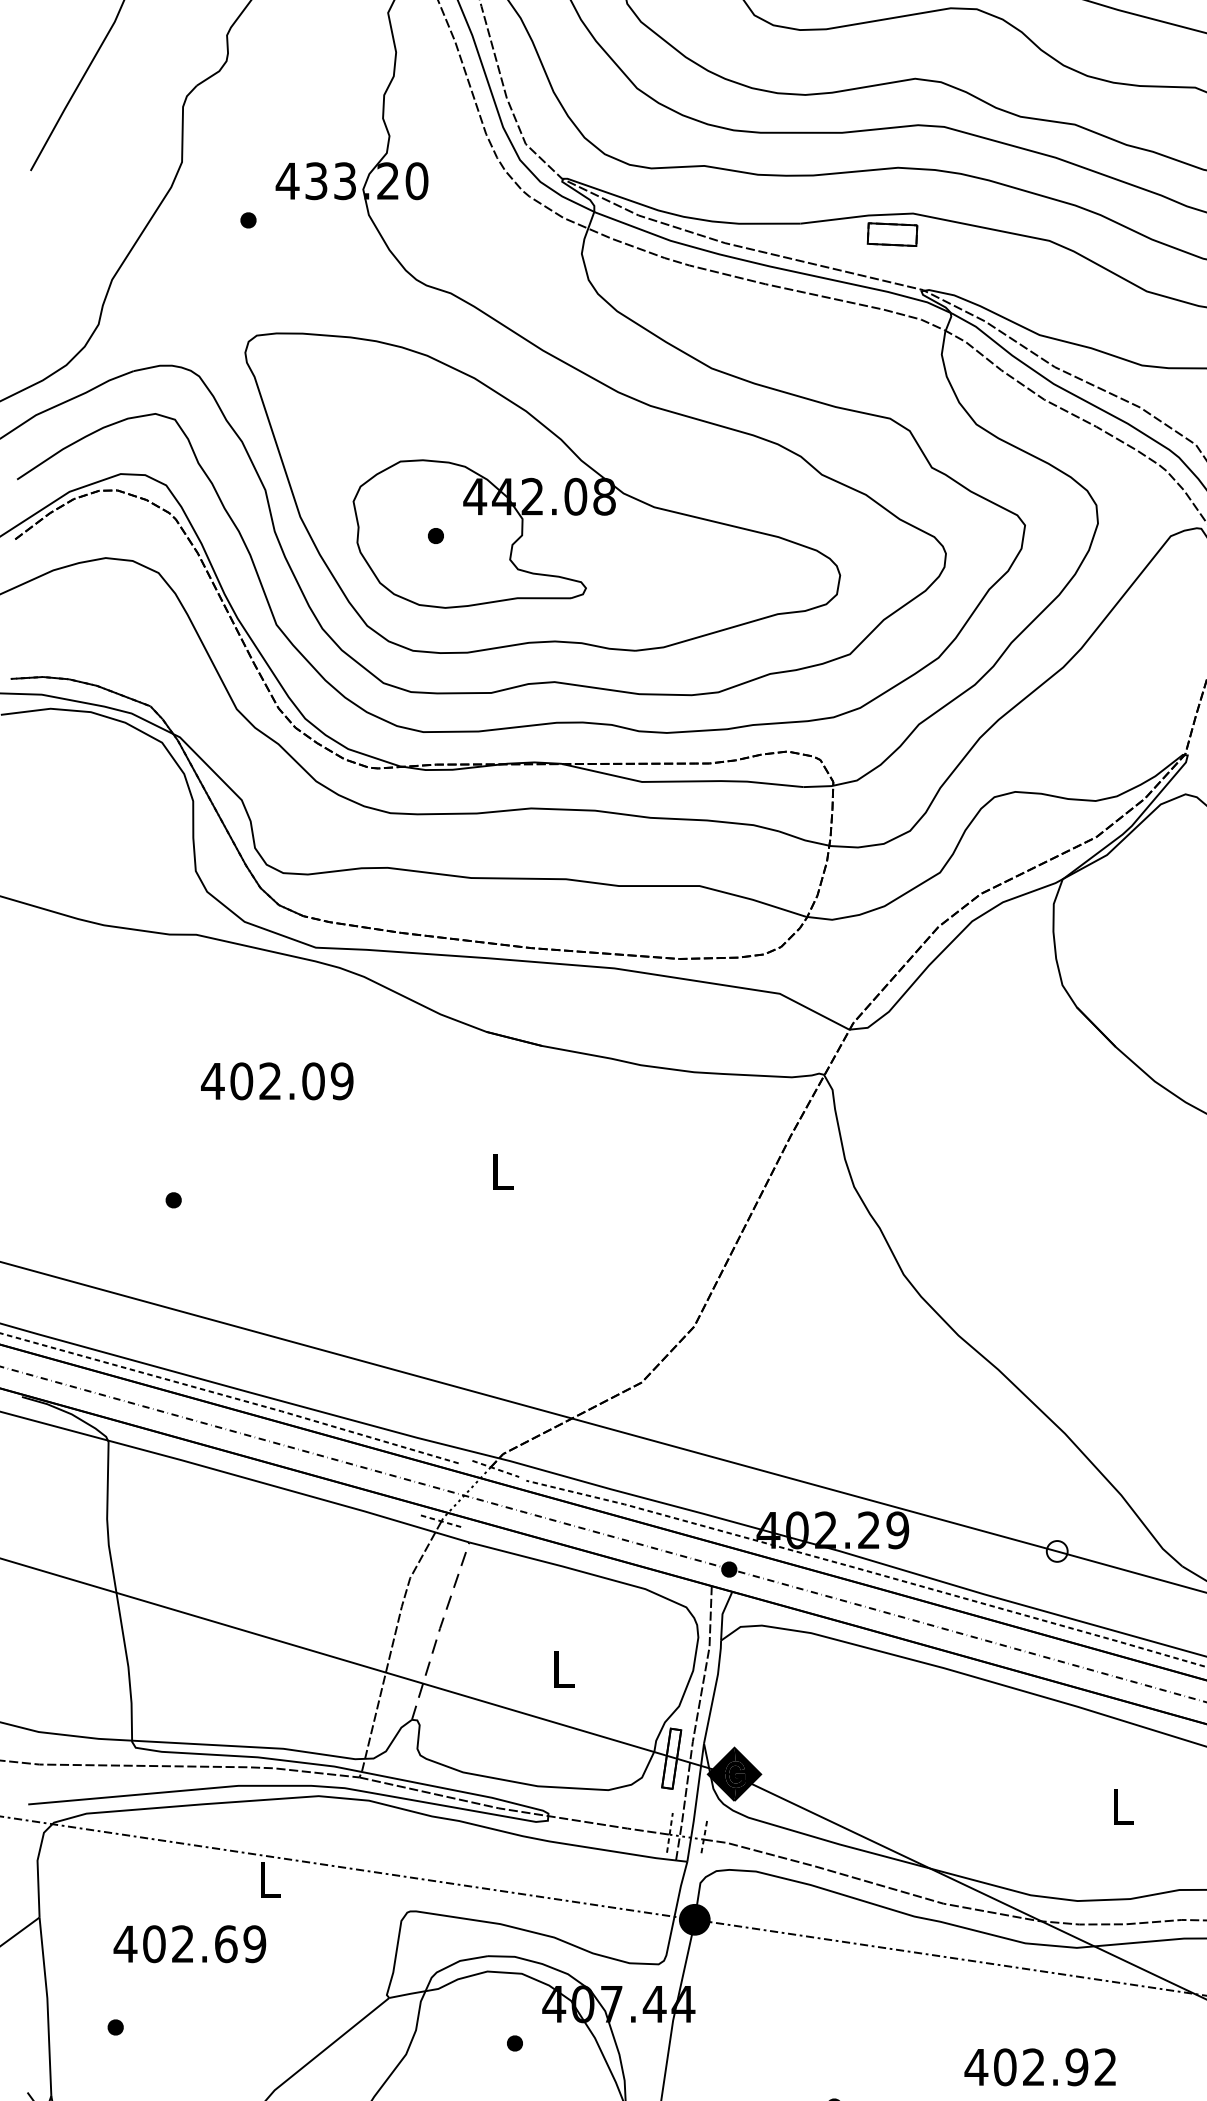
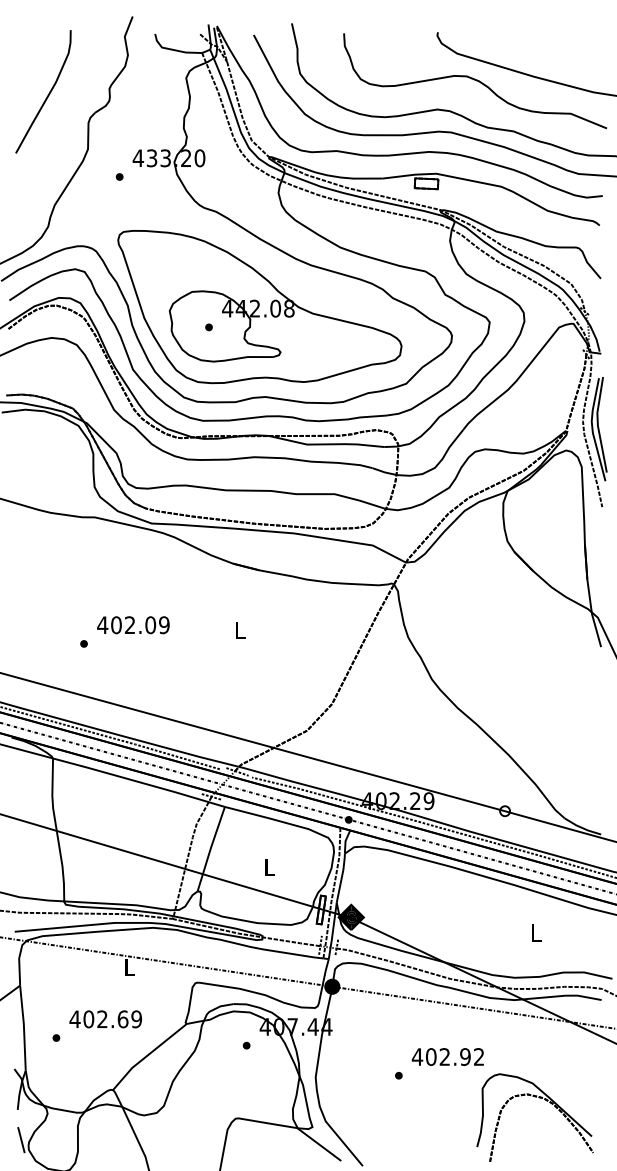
text: (277, 1081) -> (133, 625), moved
line: (439, 1627) -> (210, 847), dashed -> solid
text: (189, 1944) -> (105, 1019), moved
text: (1039, 2066) -> (447, 1056), moved

